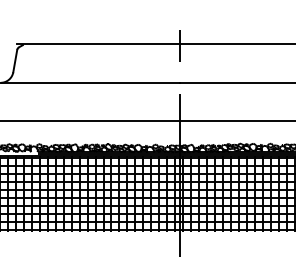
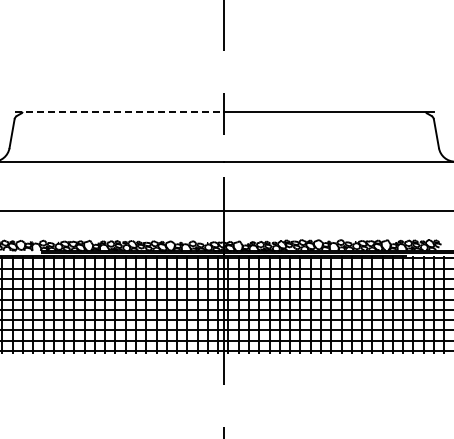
line: (98, 43) -> (119, 111), solid -> dashed

